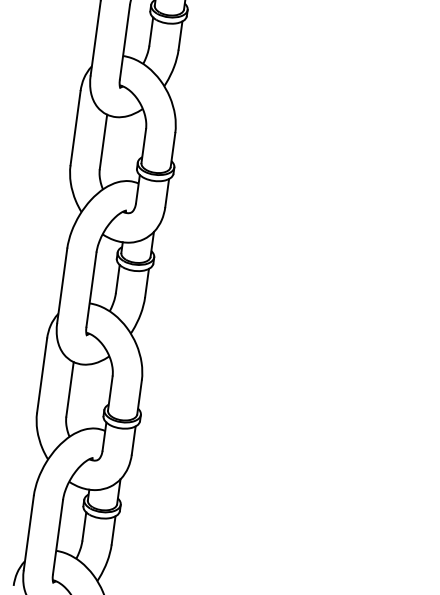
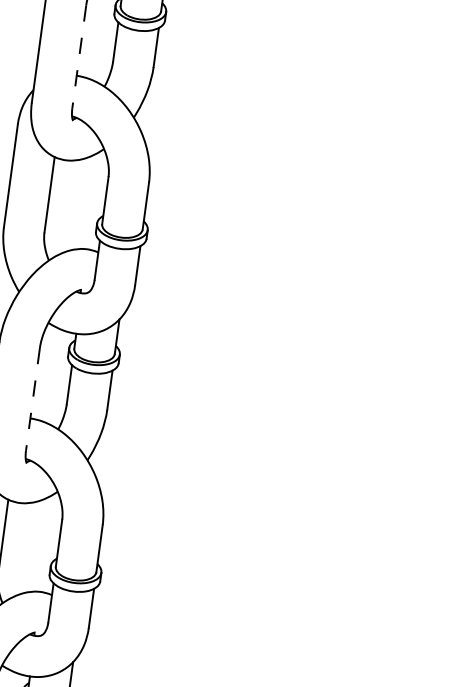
line: (124, 42) -> (78, 57), solid -> dashed
line: (91, 290) -> (32, 400), solid -> dashed

